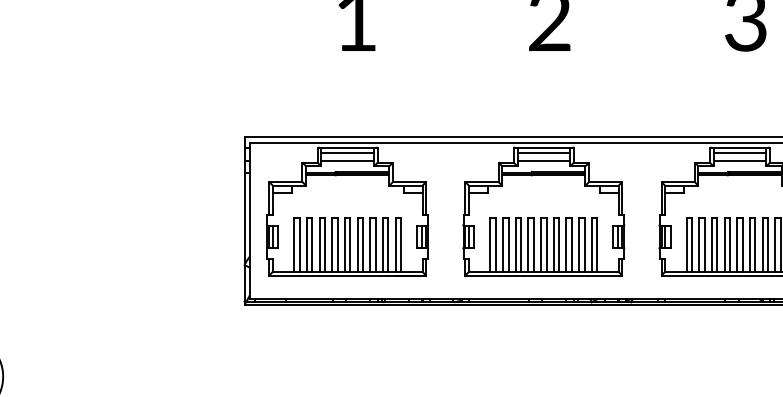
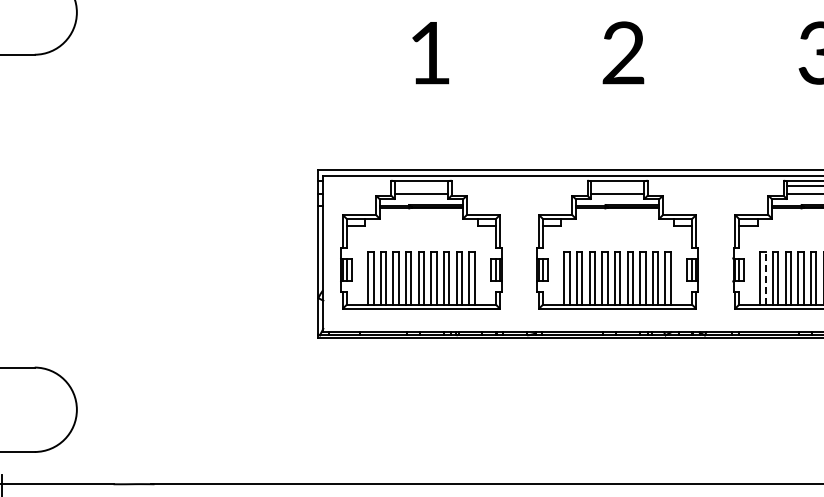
line: (347, 152) -> (421, 185), removed
line: (543, 152) -> (617, 185), removed
line: (691, 245) -> (765, 278), solid -> dashed

